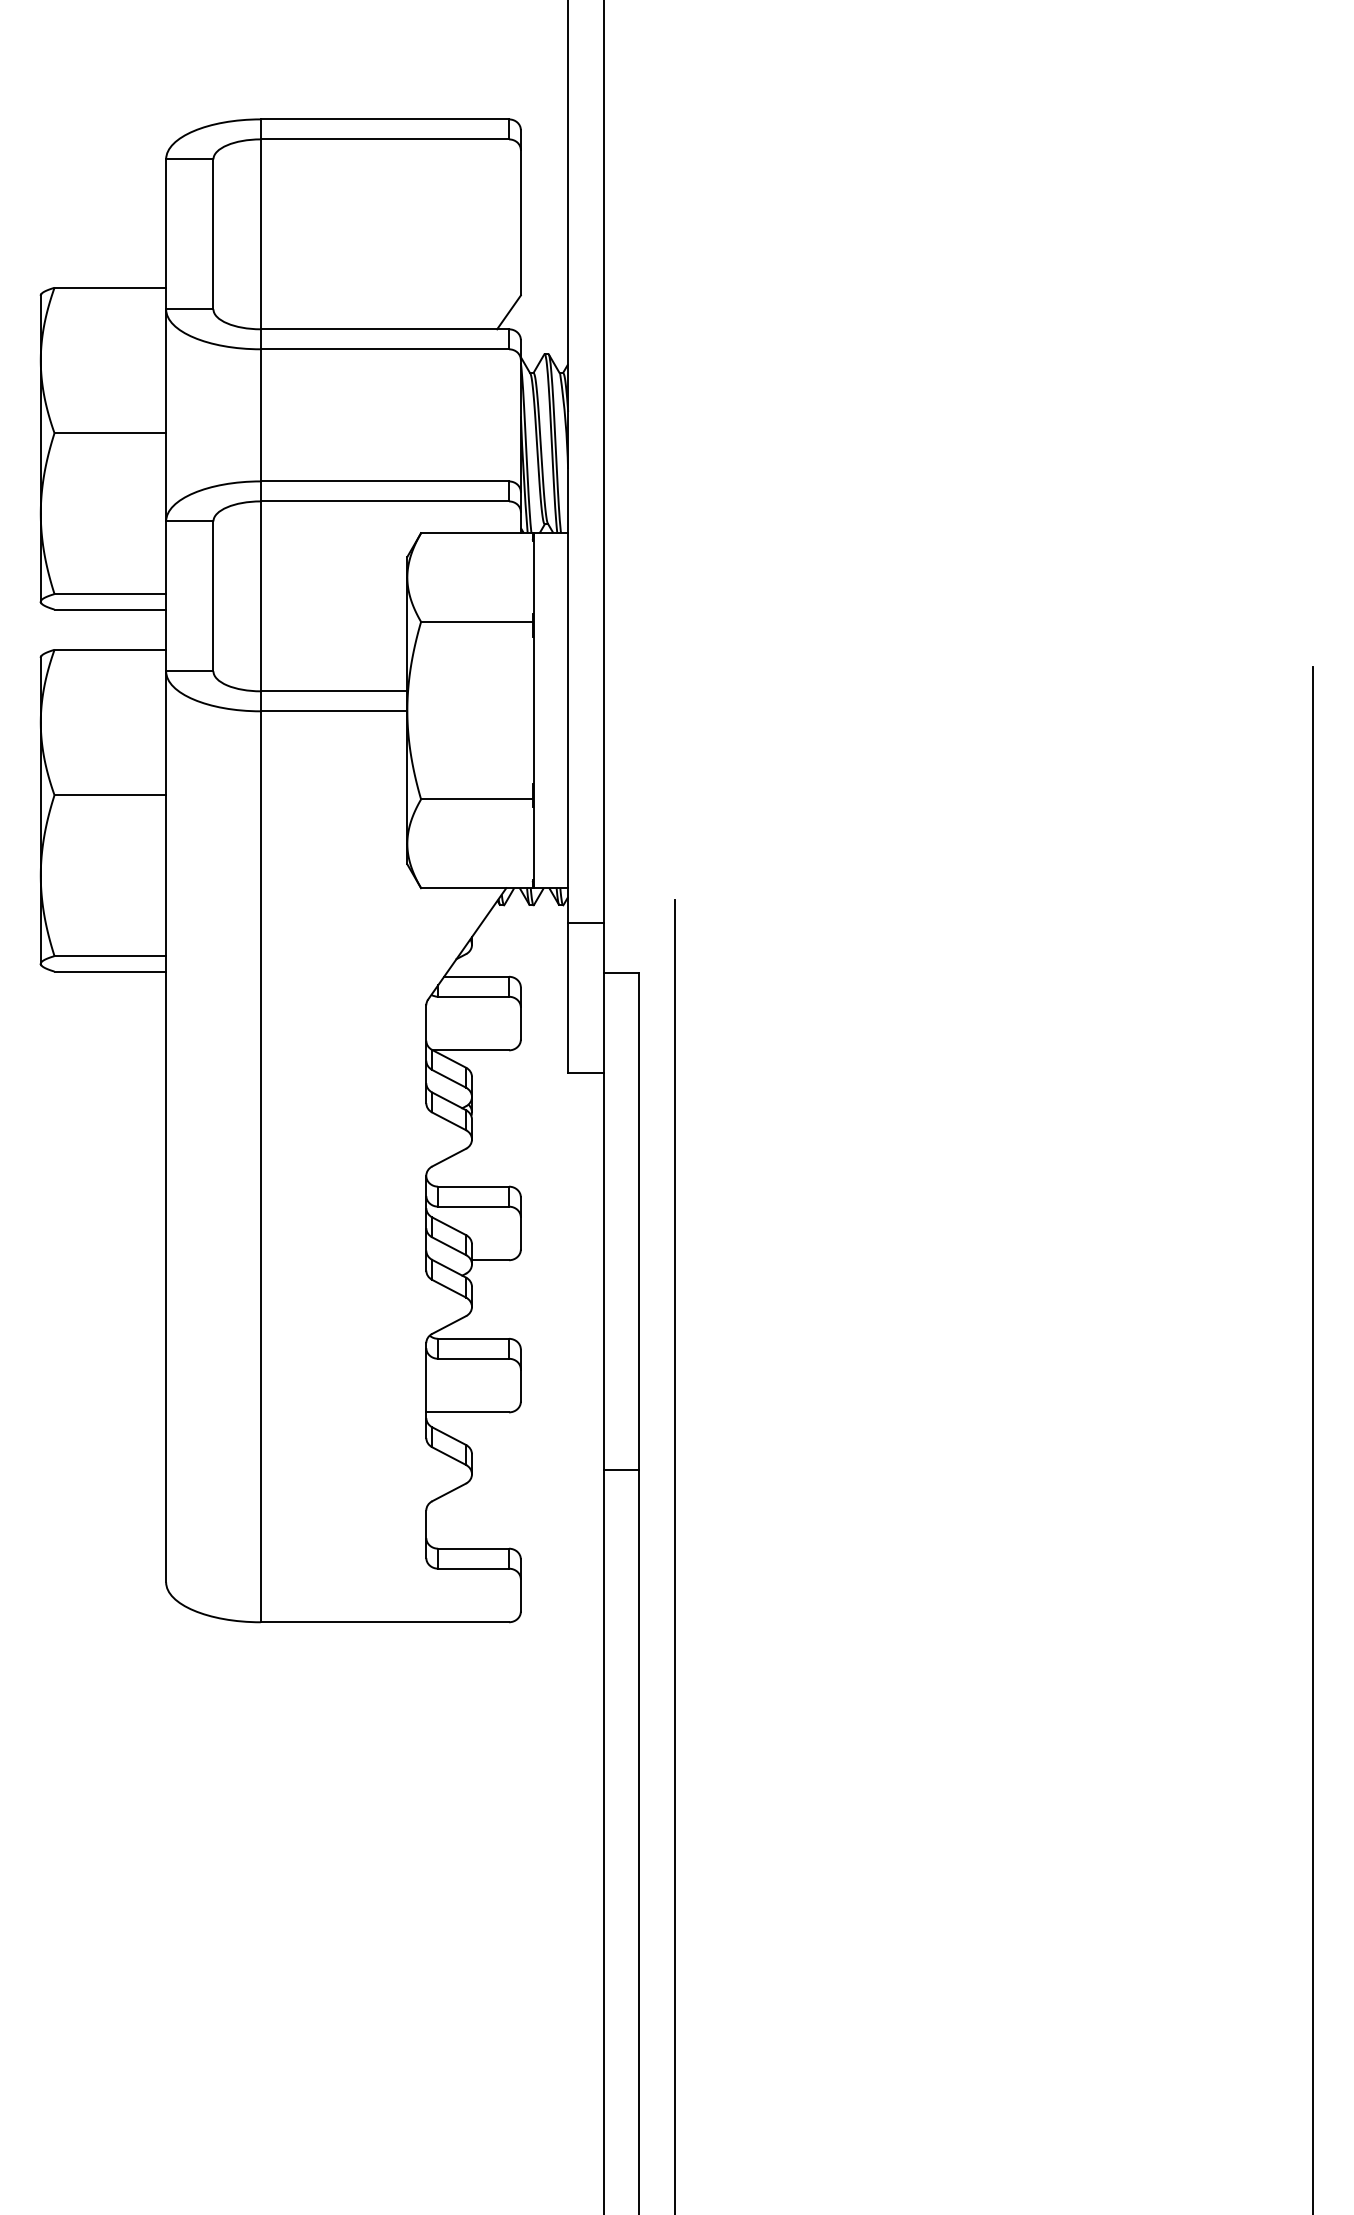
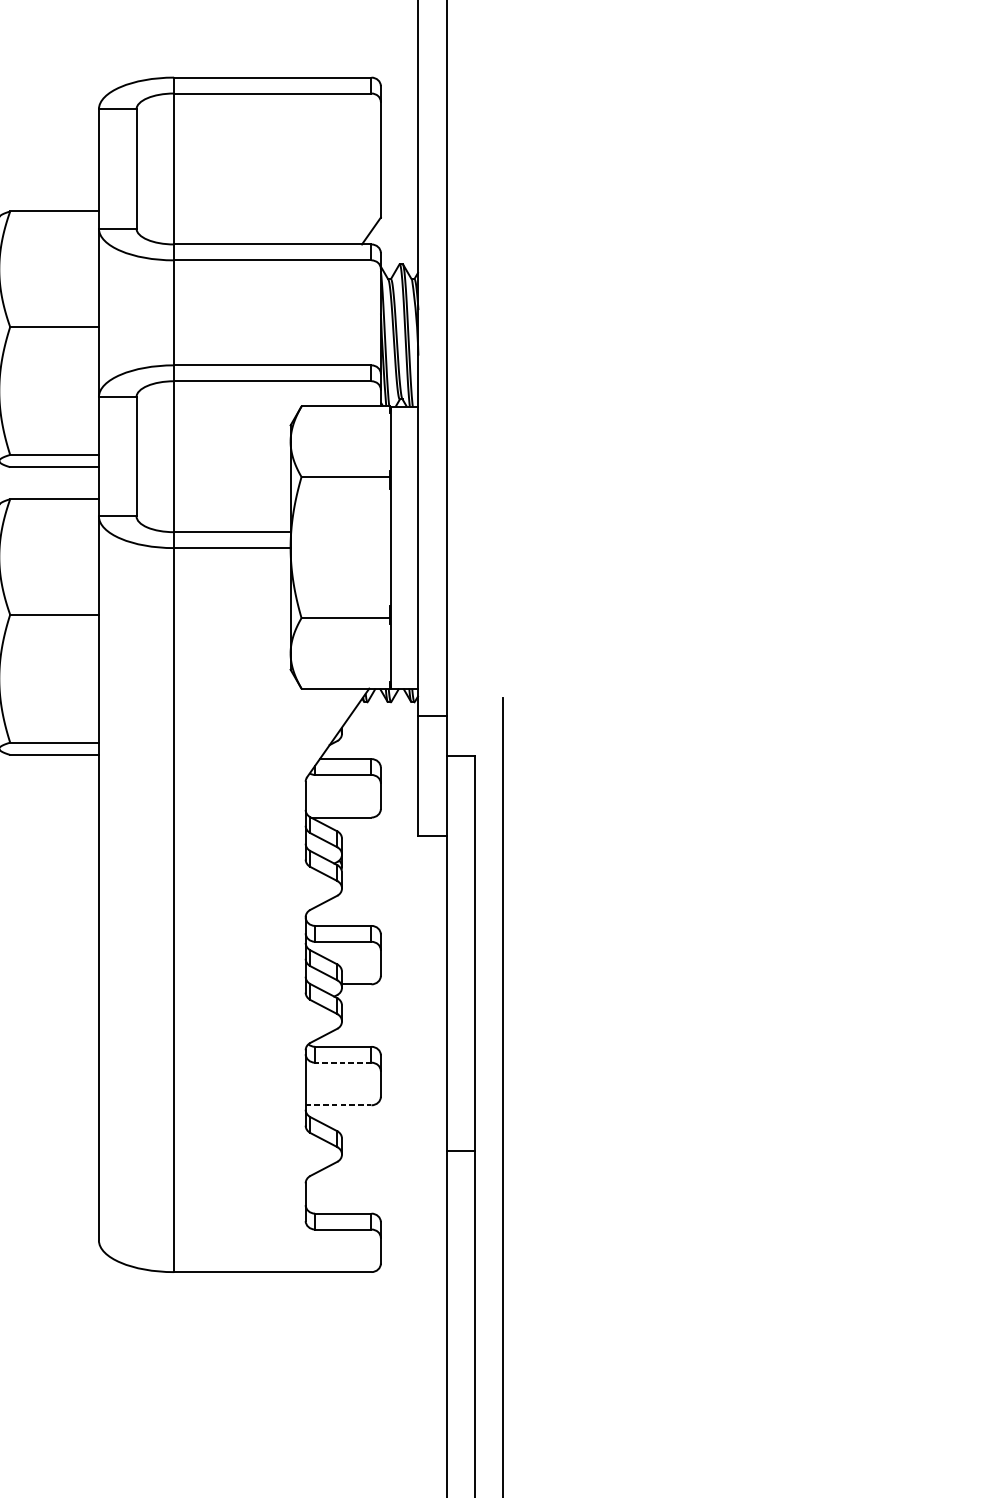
line: (473, 1358) -> (343, 1062), solid -> dashed
line: (468, 1412) -> (339, 1105), solid -> dashed

